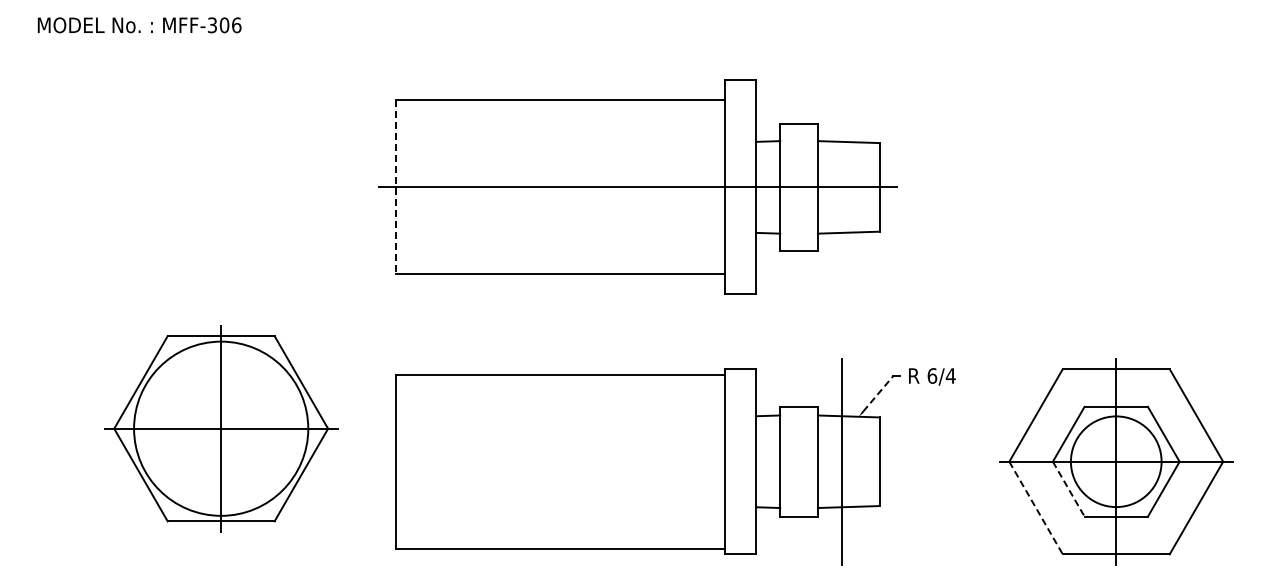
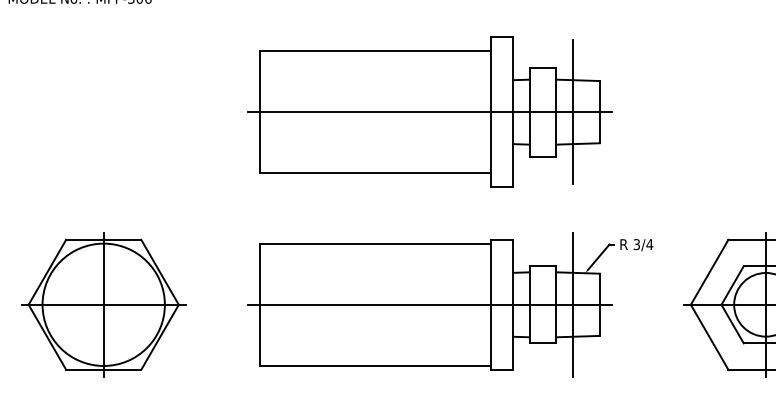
line: (396, 187) -> (260, 112), dashed -> solid
line: (841, 187) -> (573, 112), added
text: (932, 375) -> (636, 244), 6/4 -> 3/4
line: (878, 393) -> (599, 256), dashed -> solid
part: (221, 428) -> (103, 304), moved
line: (637, 461) -> (429, 304), added
line: (1068, 489) -> (732, 324), dashed -> solid
line: (1036, 508) -> (709, 337), dashed -> solid

